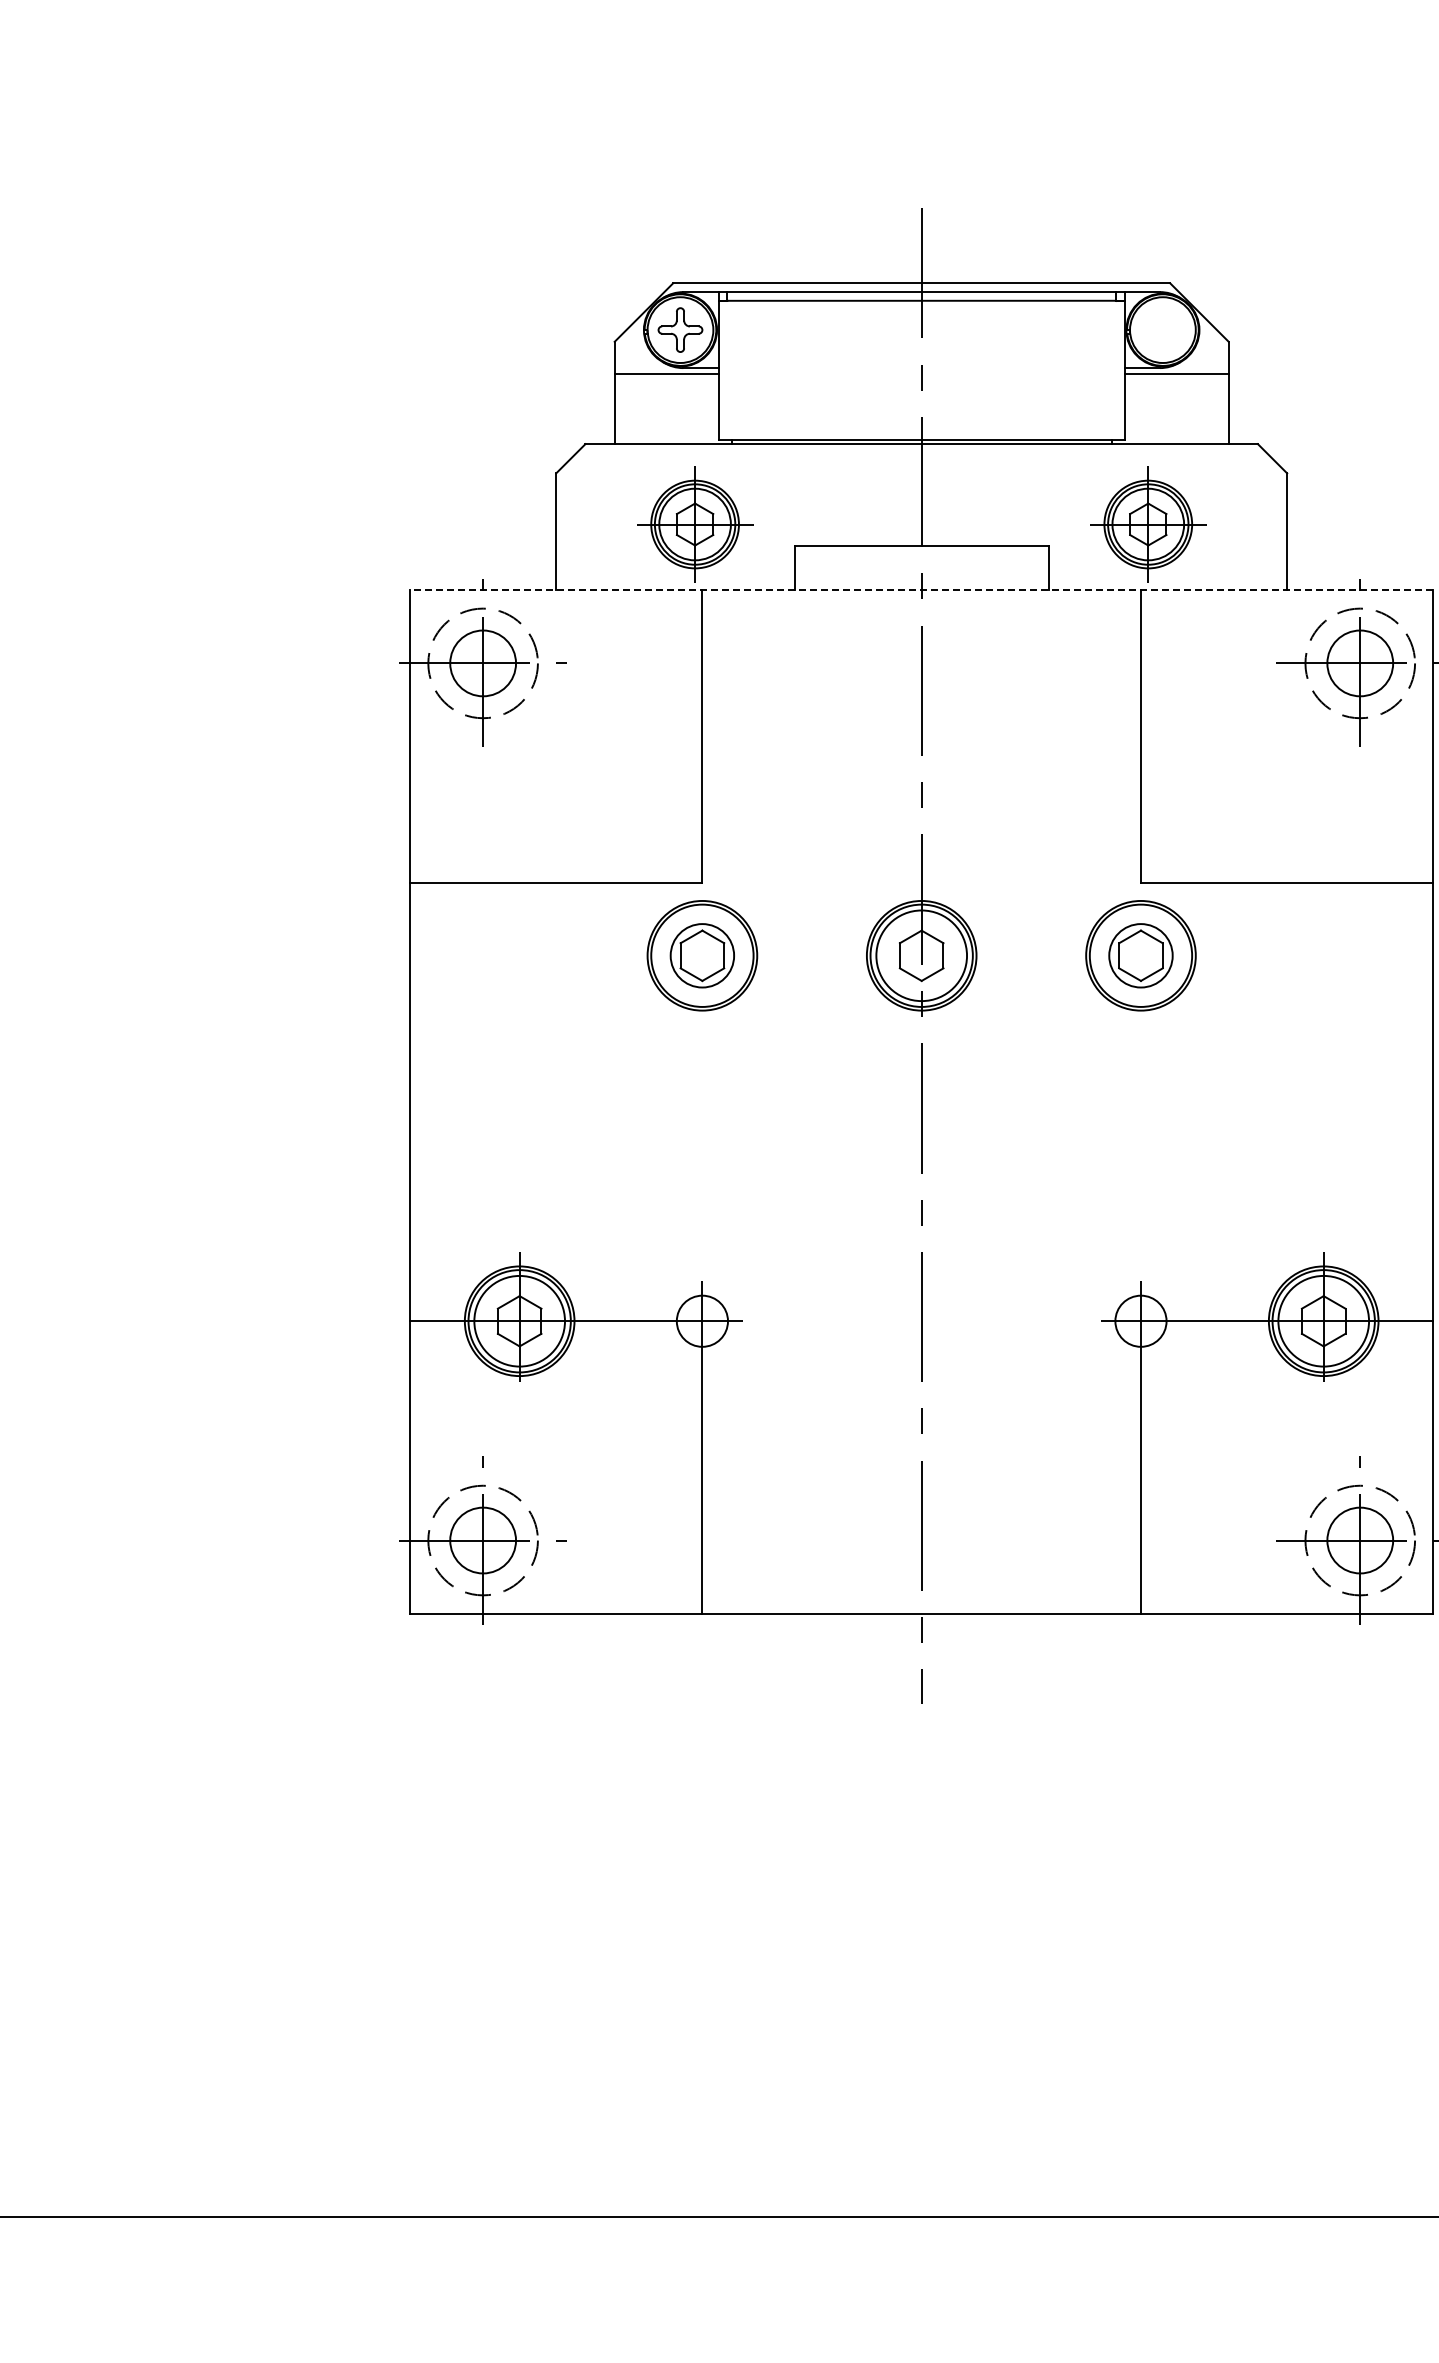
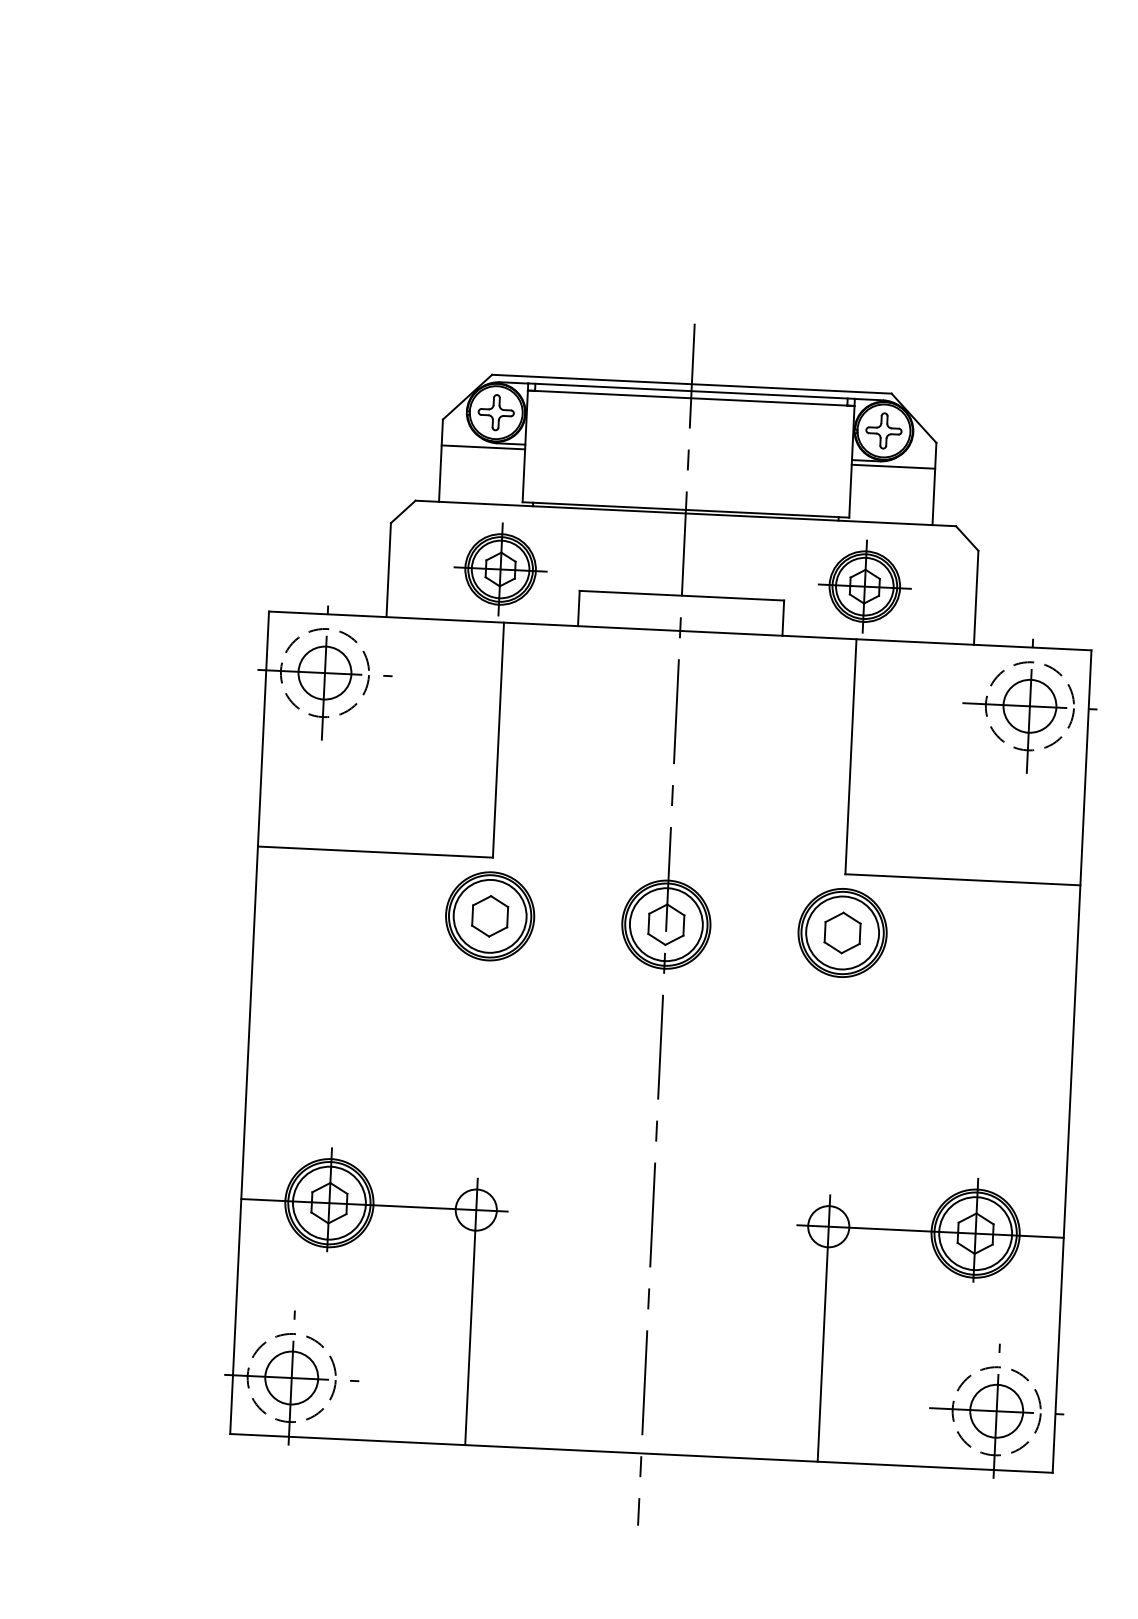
part: (1162, 329) -> (883, 430), added
line: (921, 590) -> (680, 631), dashed -> solid
circle: (702, 955) -> (490, 916), size x1.43
circle: (1140, 955) -> (842, 932), size x1.43

